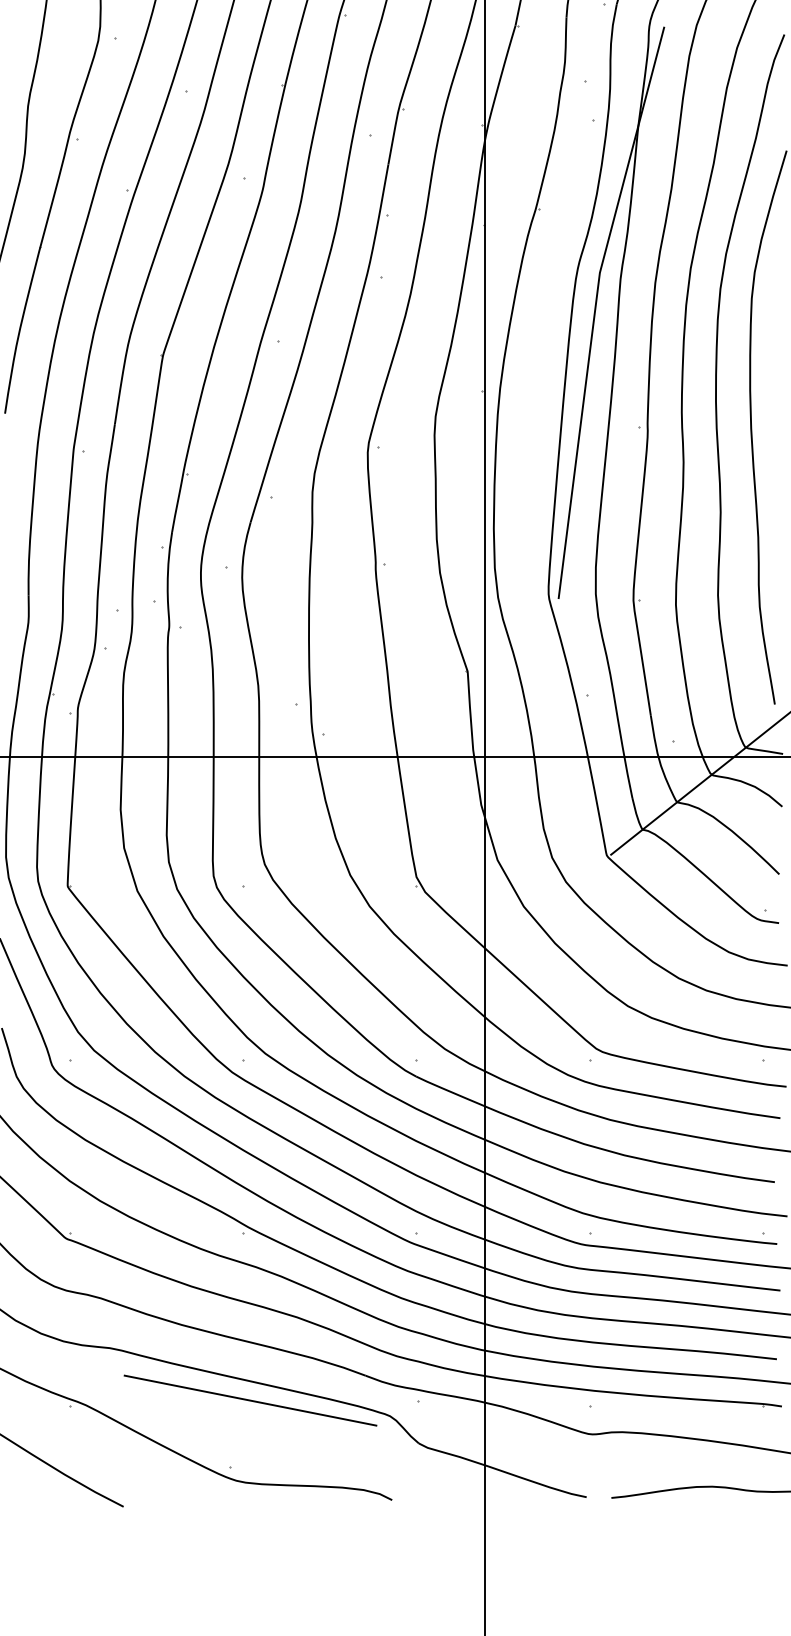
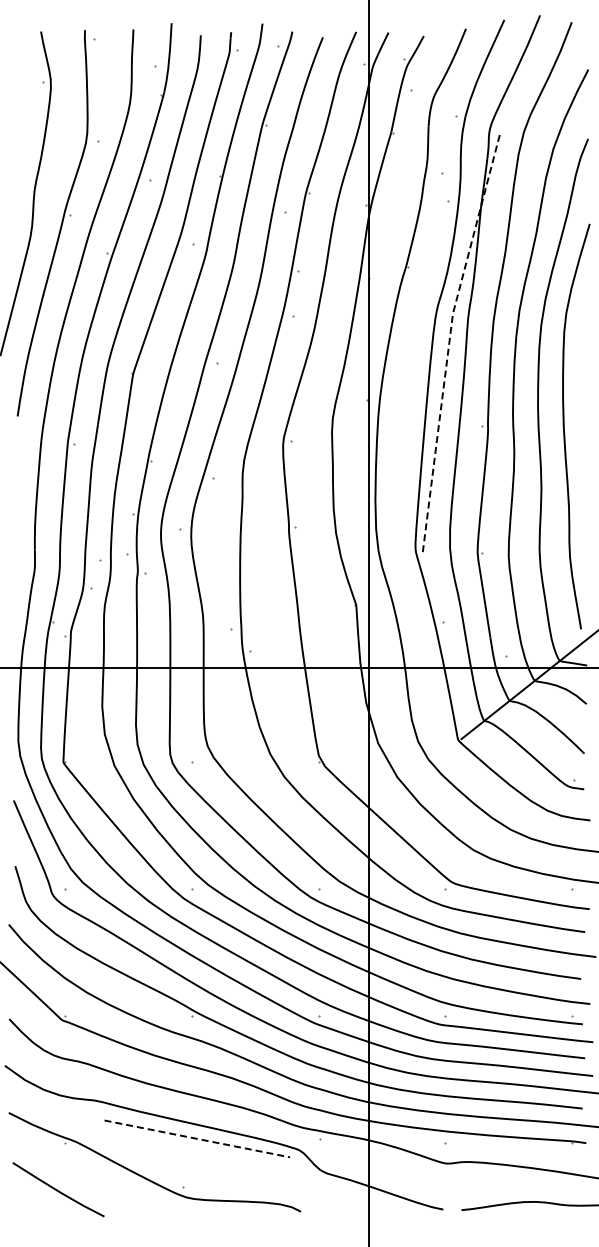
line: (595, 308) -> (449, 339), solid -> dashed
line: (250, 1400) -> (197, 1138), solid -> dashed

